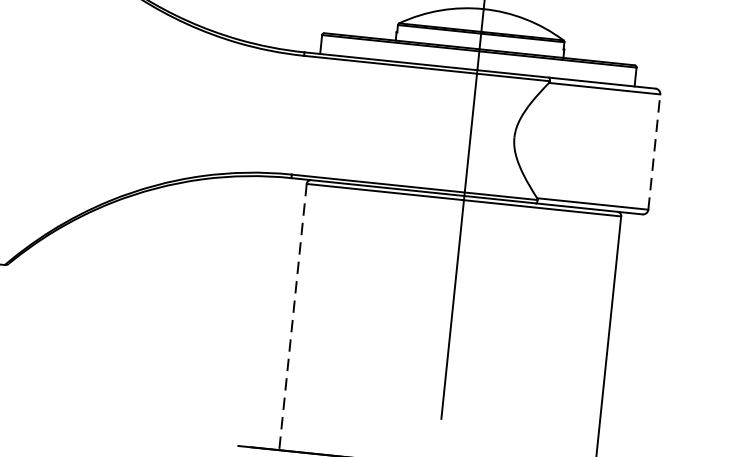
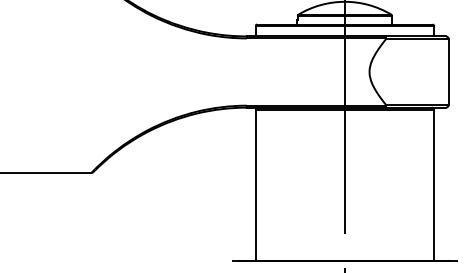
line: (653, 152) -> (448, 72), dashed -> solid
line: (292, 317) -> (255, 185), dashed -> solid

